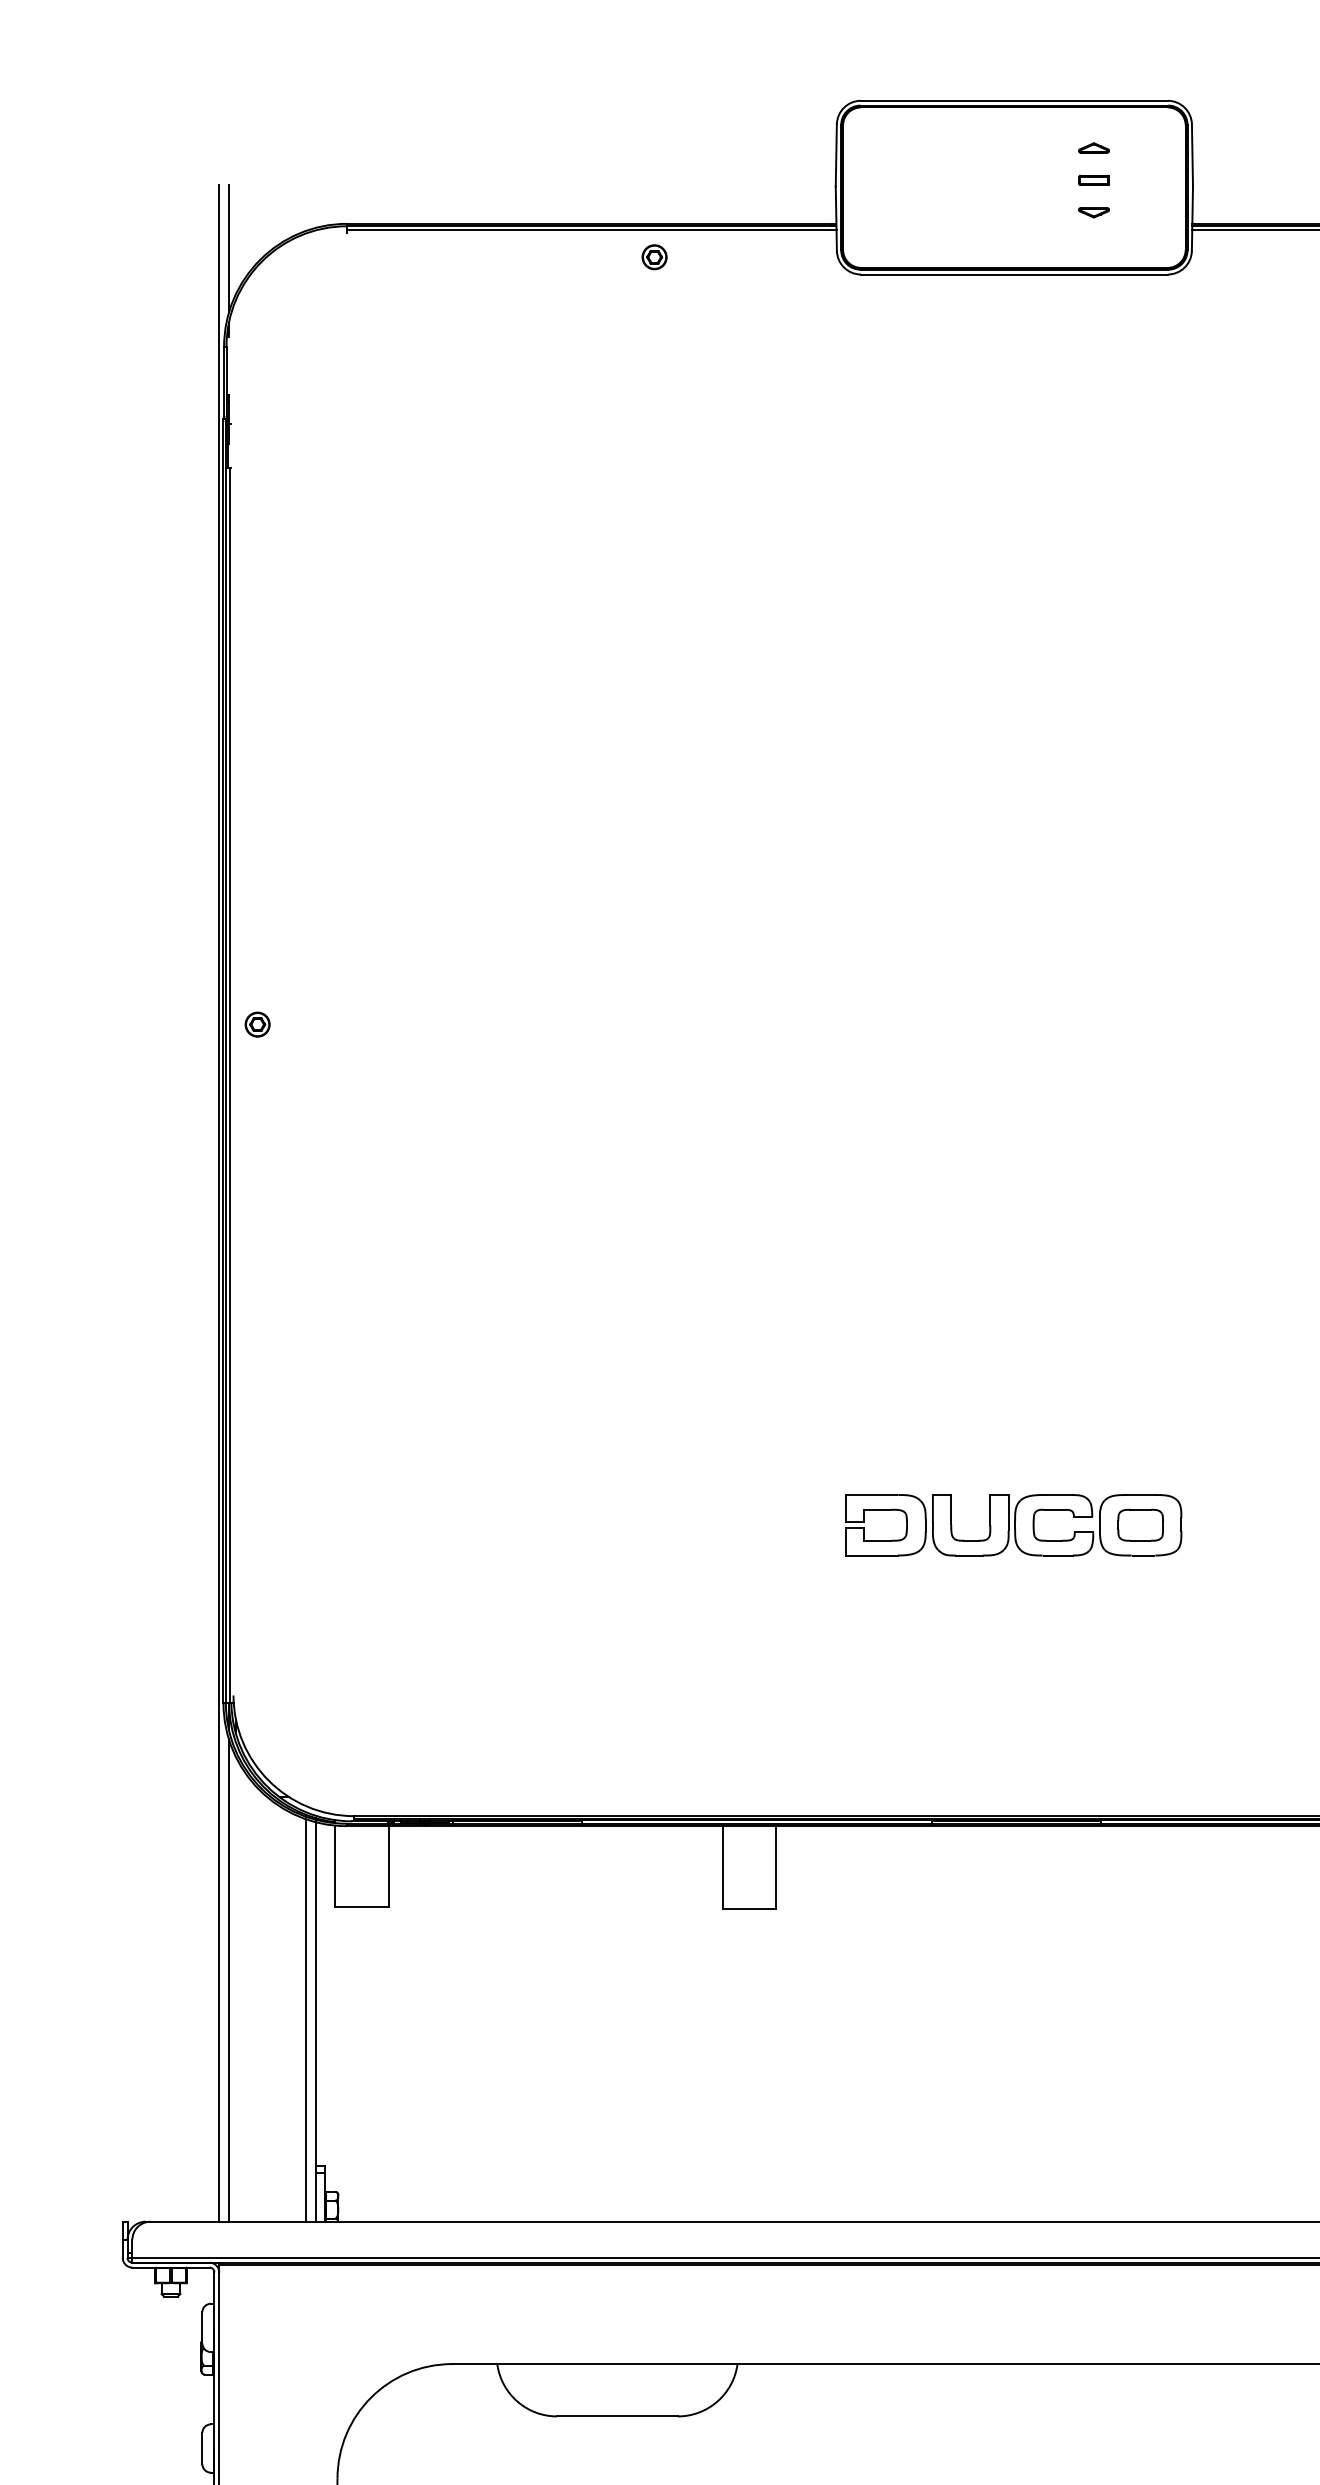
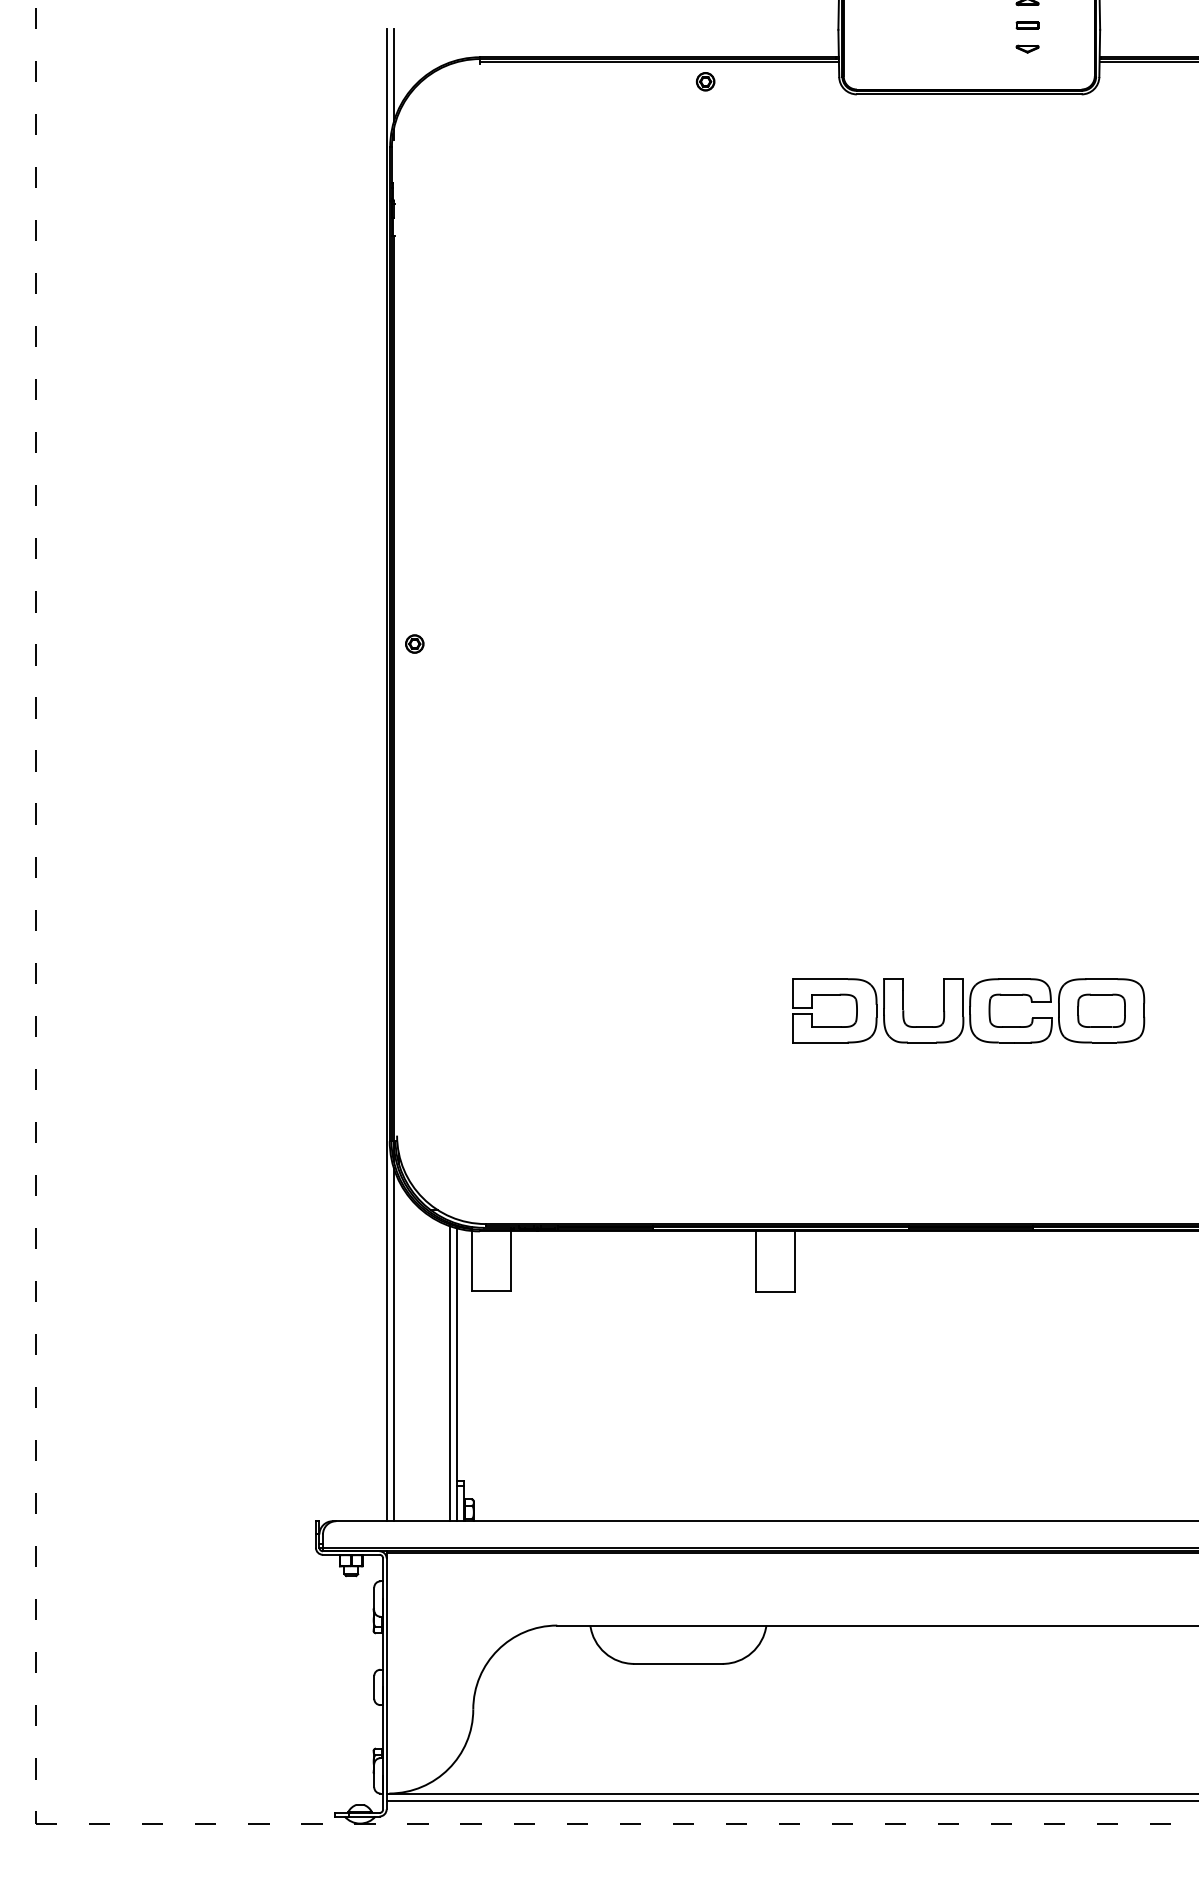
part: (1013, 1524) -> (968, 1010), size x1.43

